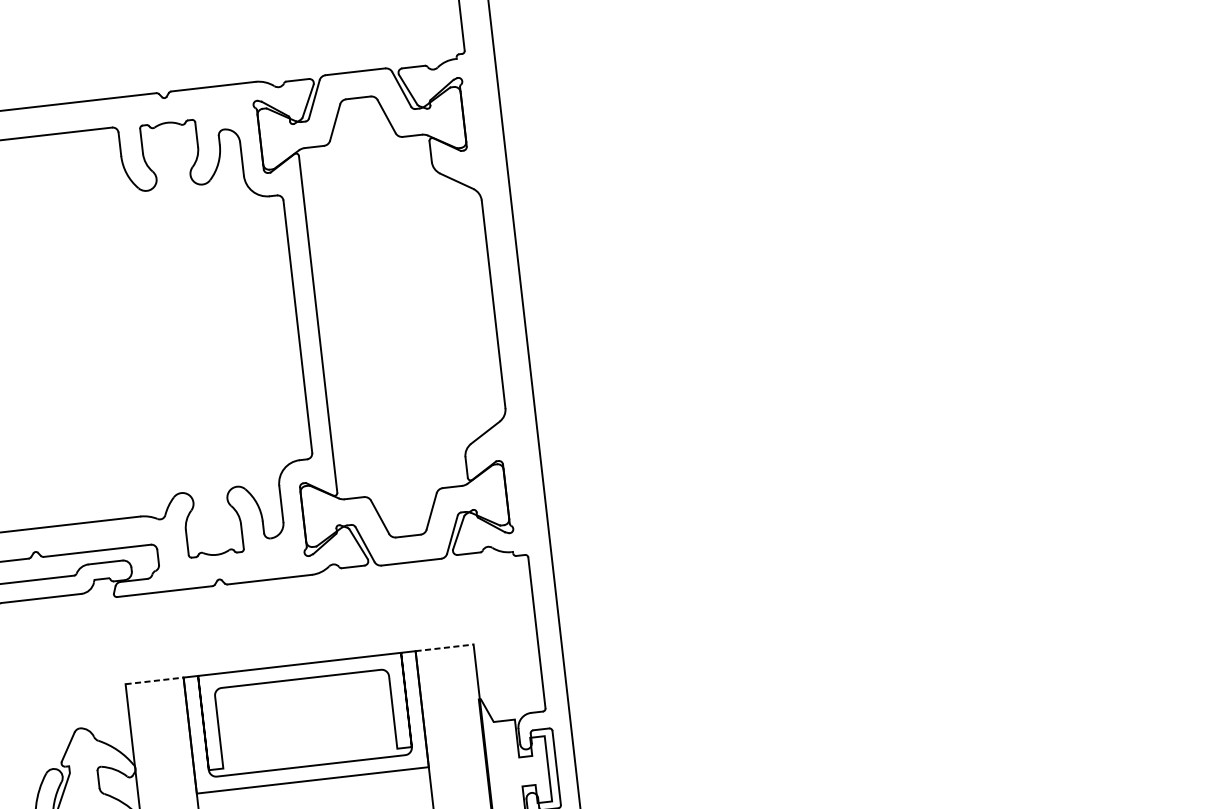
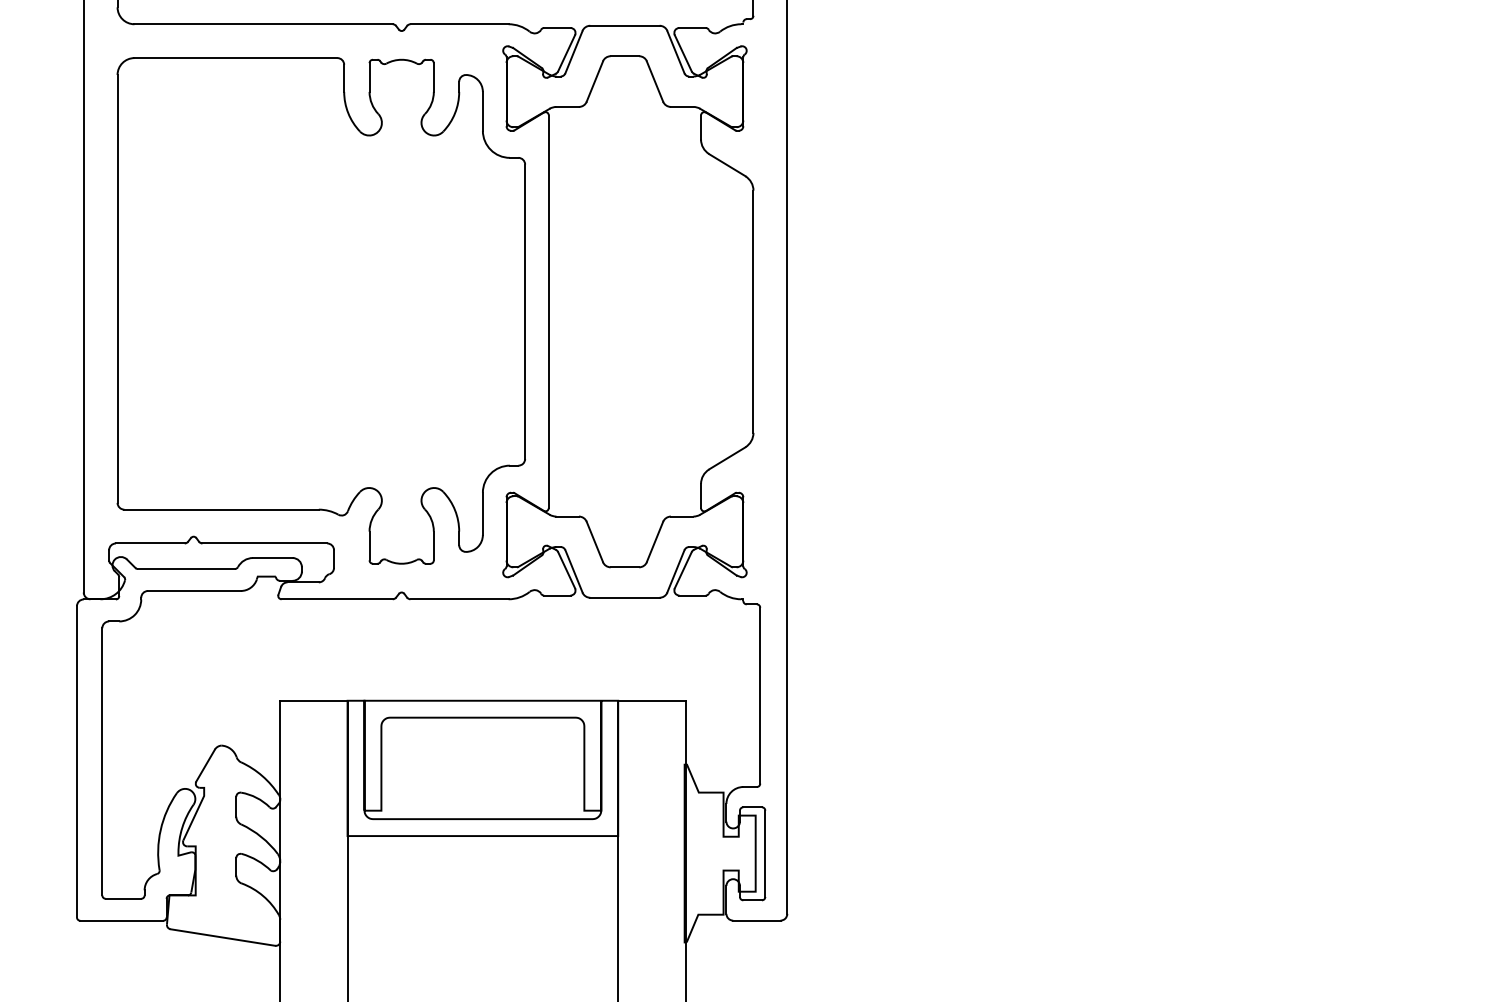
line: (445, 647) -> (652, 700), dashed -> solid
line: (154, 680) -> (313, 700), dashed -> solid

